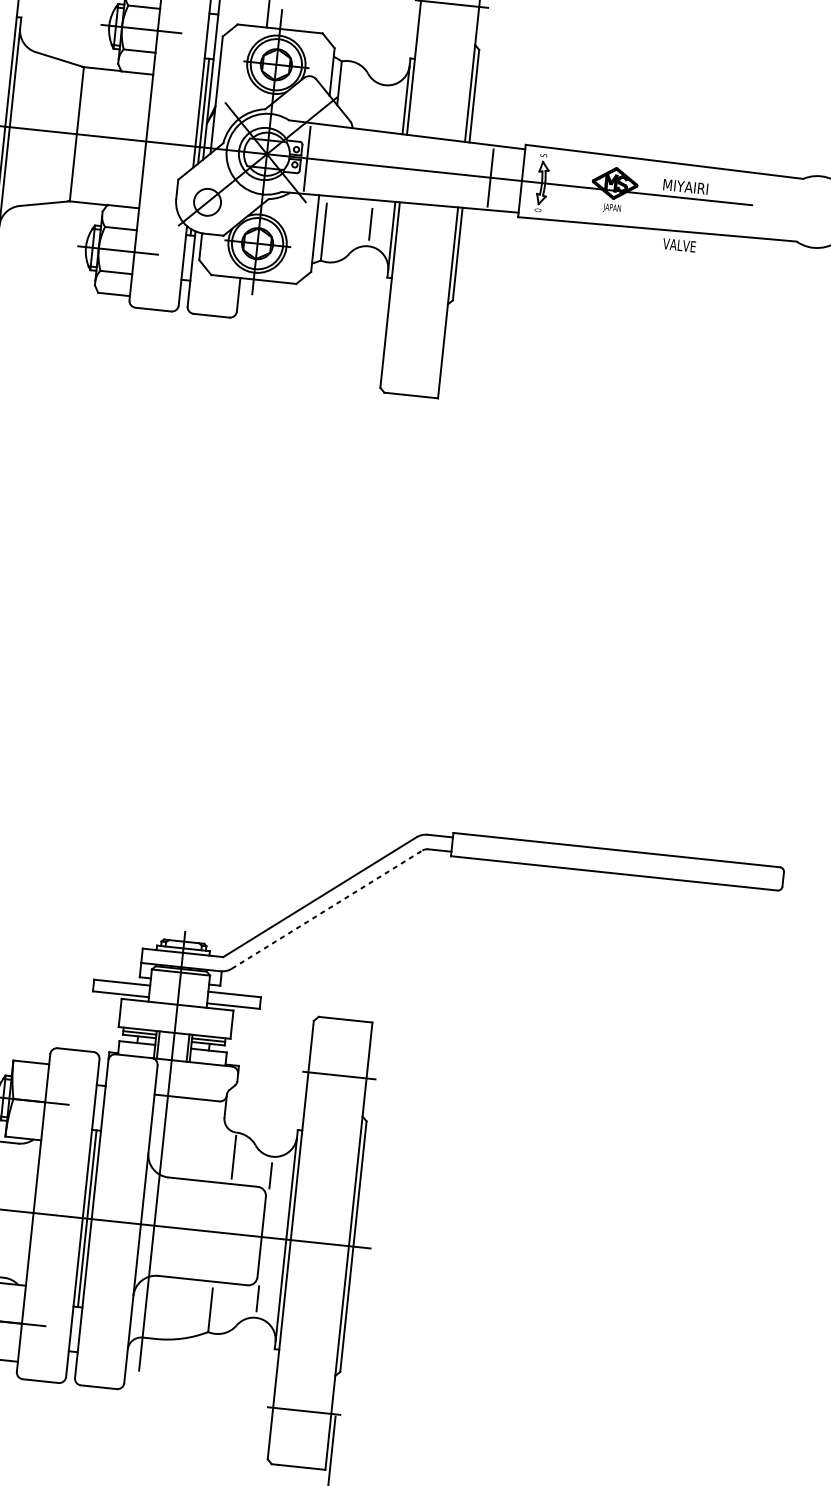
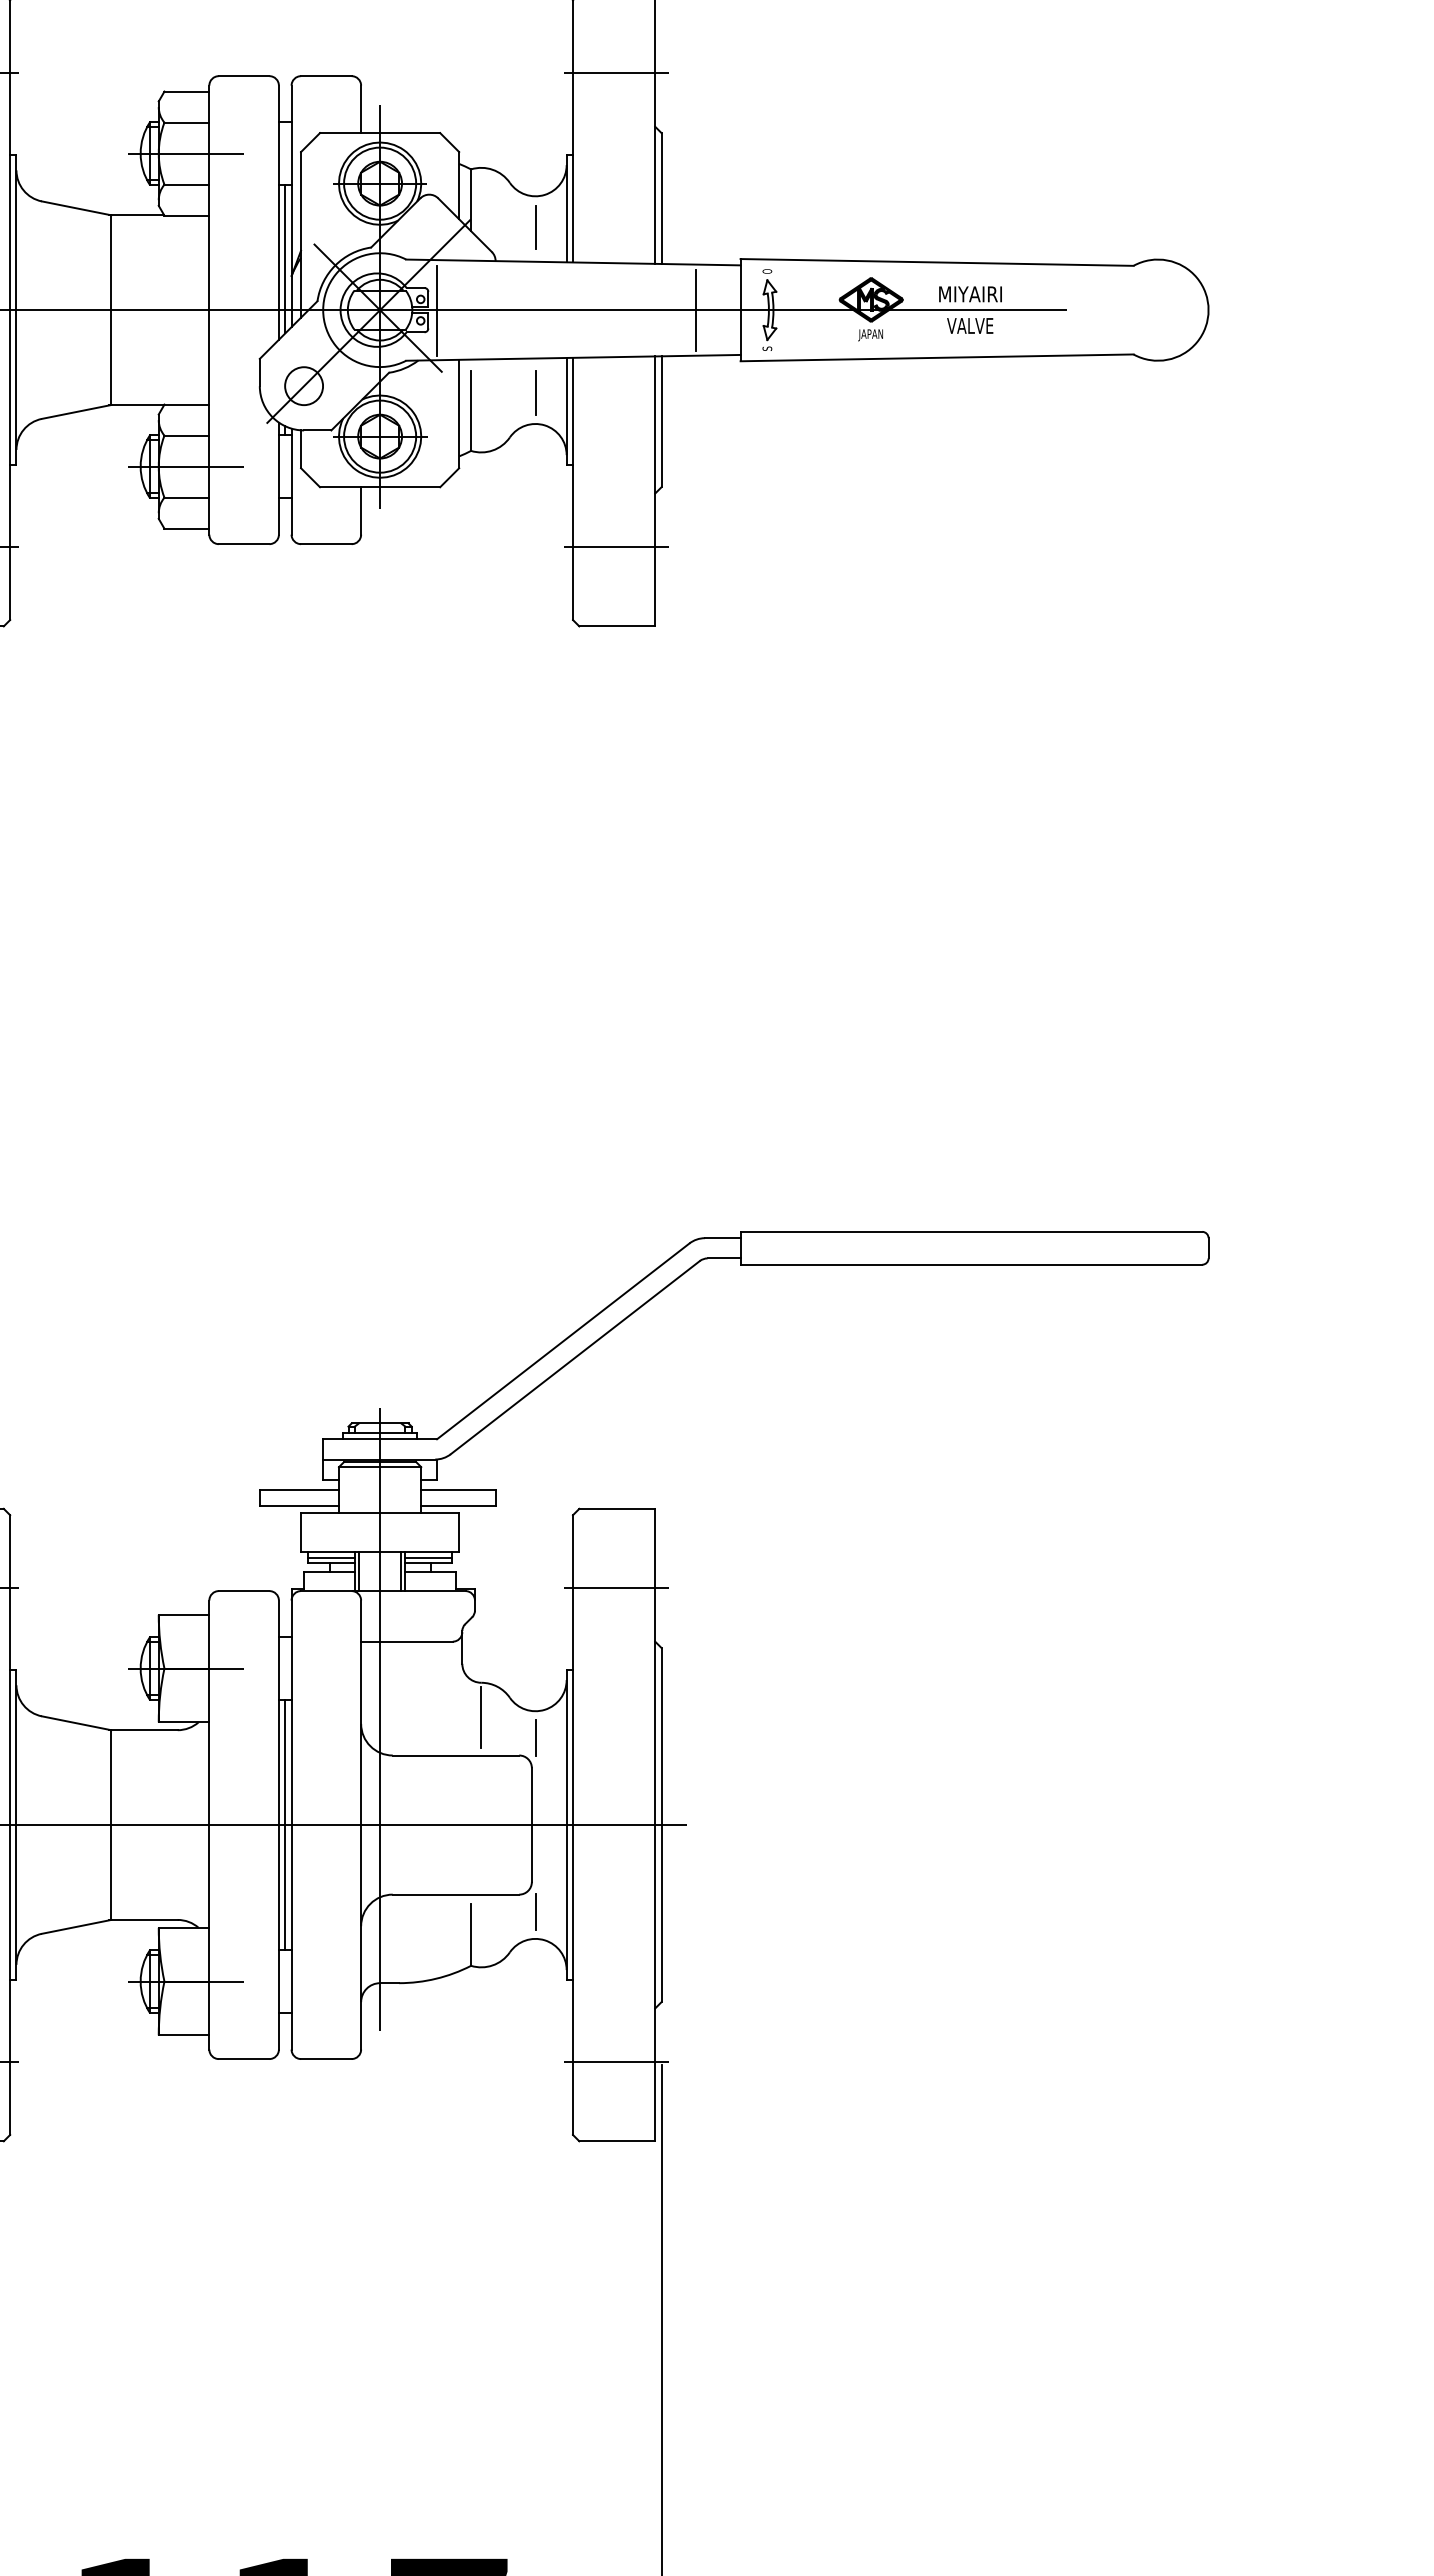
line: (383, 107) -> (535, 227), added
text: (543, 155) -> (767, 271), S -> O
text: (538, 210) -> (767, 348), O -> S
text: (679, 245) -> (970, 325), moved
line: (416, 339) -> (616, 547), added
line: (327, 909) -> (575, 1357), dashed -> solid

